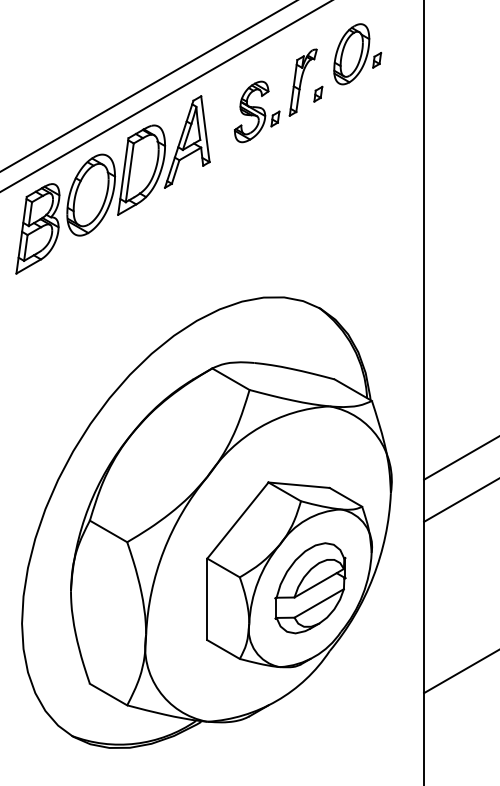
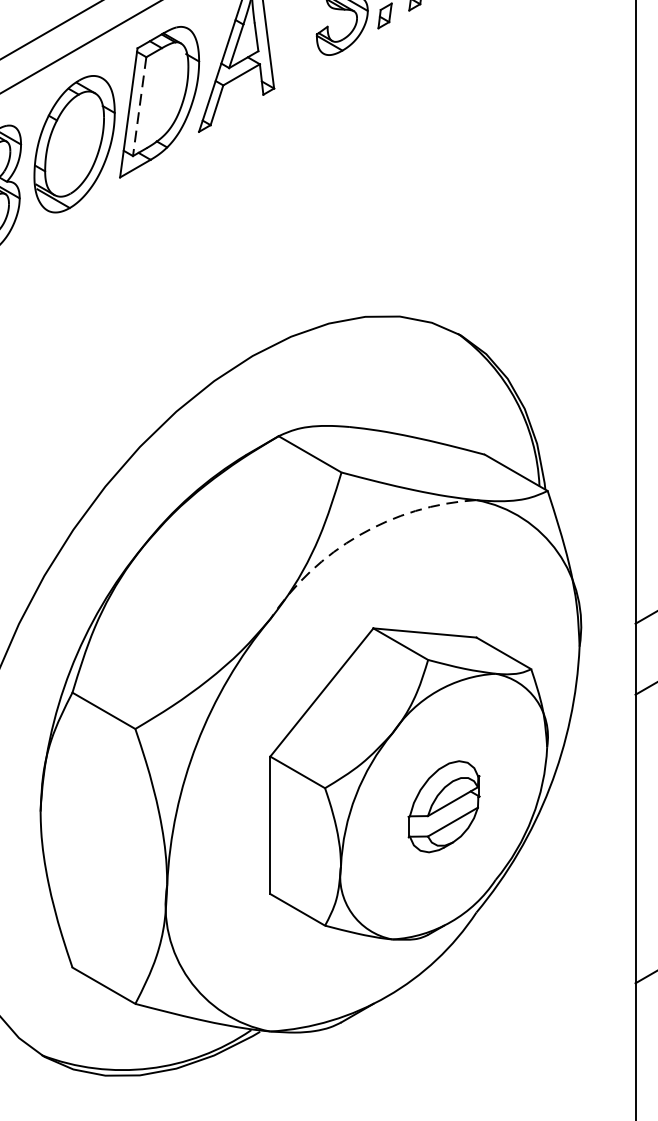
line: (129, 172) -> (139, 106), solid -> dashed
arc: (260, 427) -> (359, 535), solid -> dashed
part: (310, 588) -> (444, 806), size x0.6

